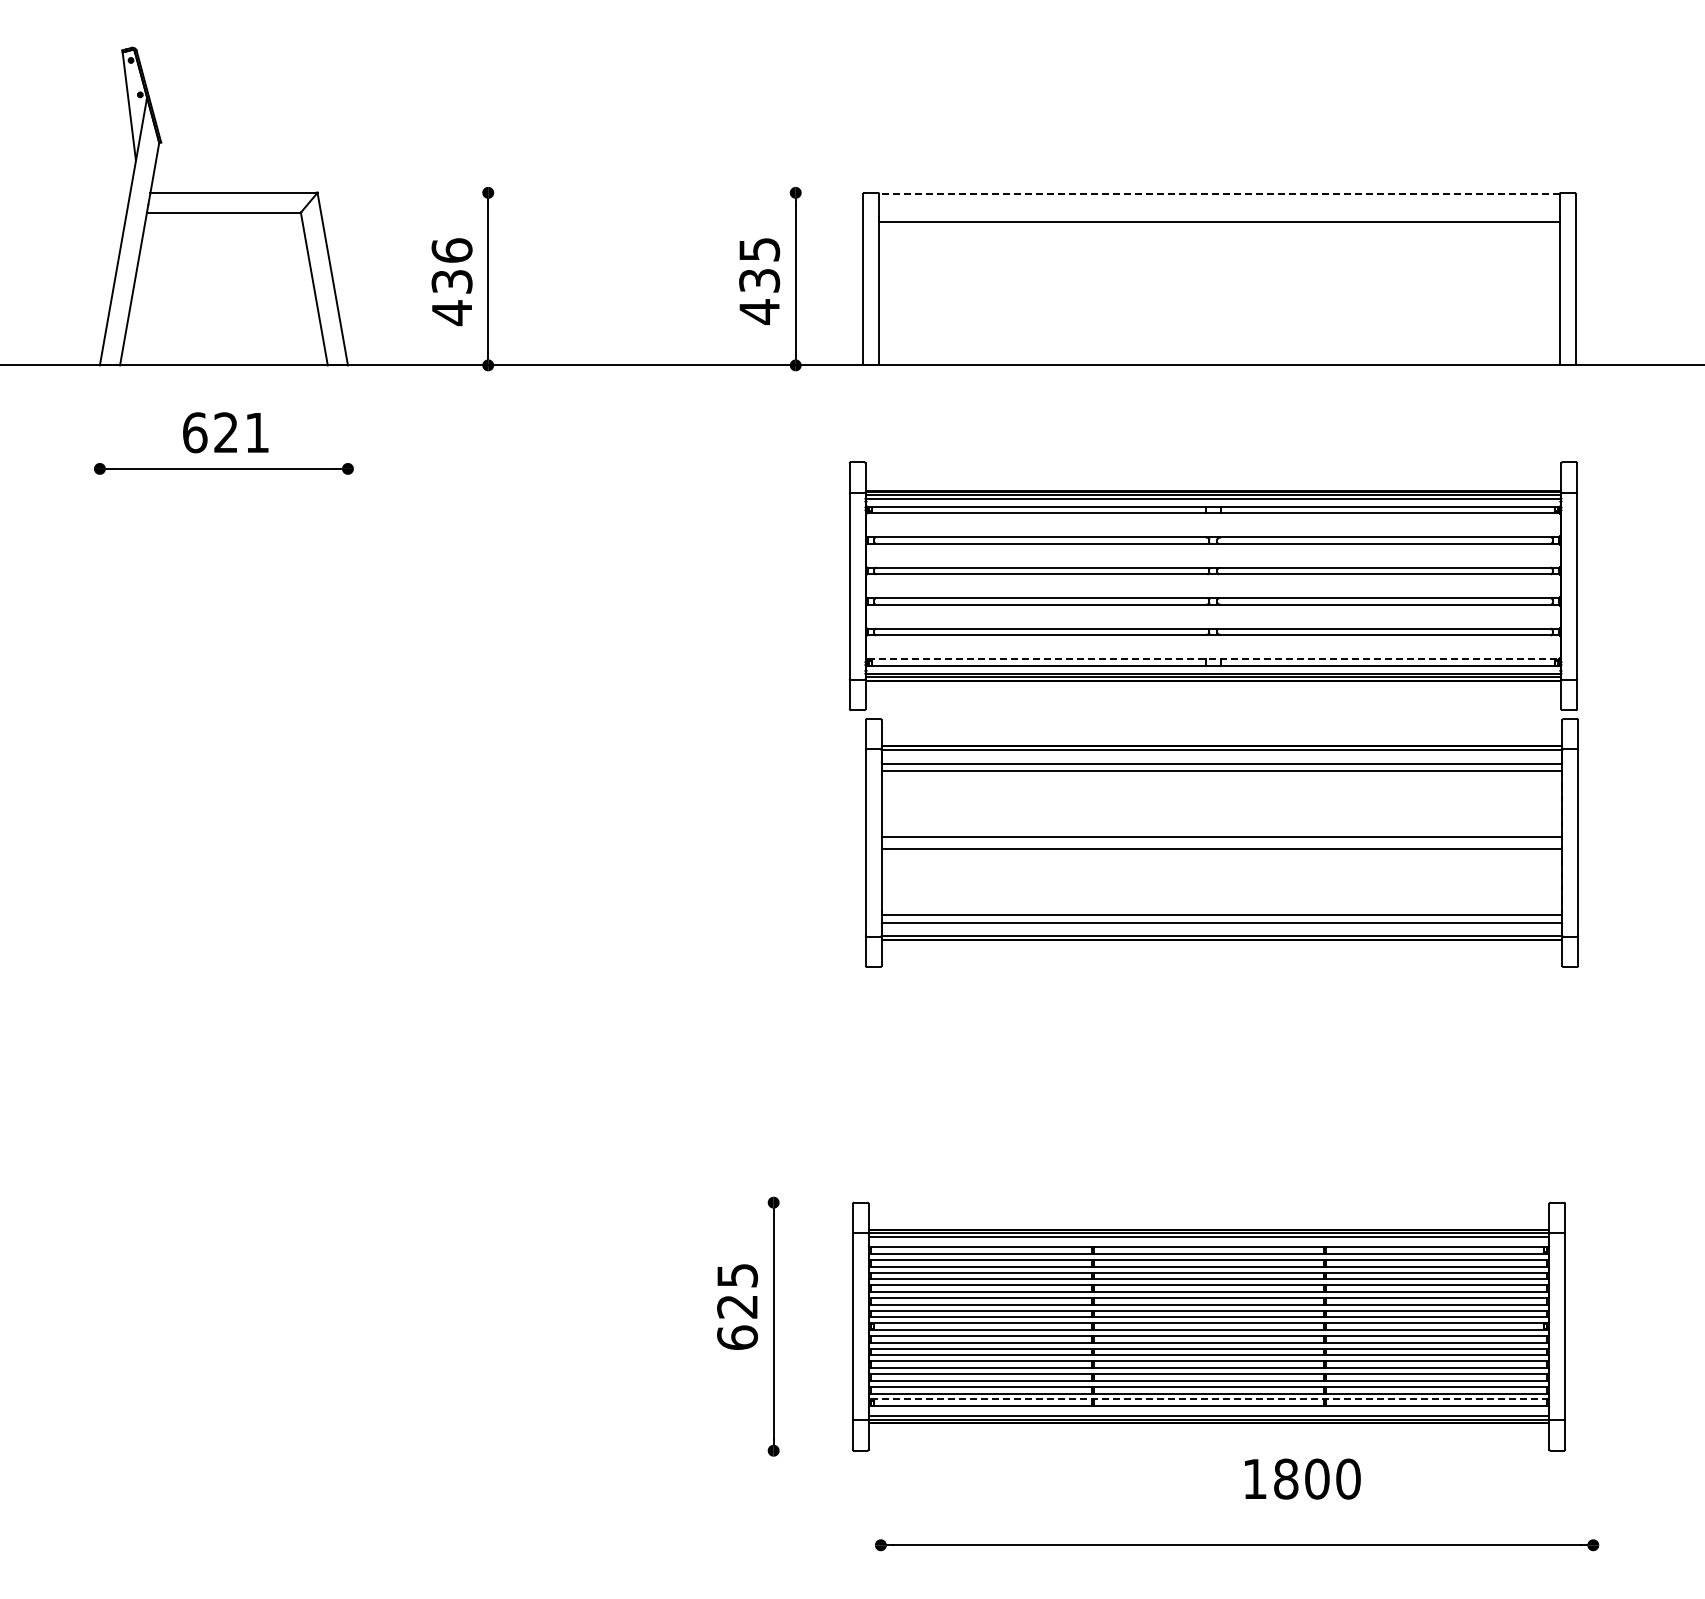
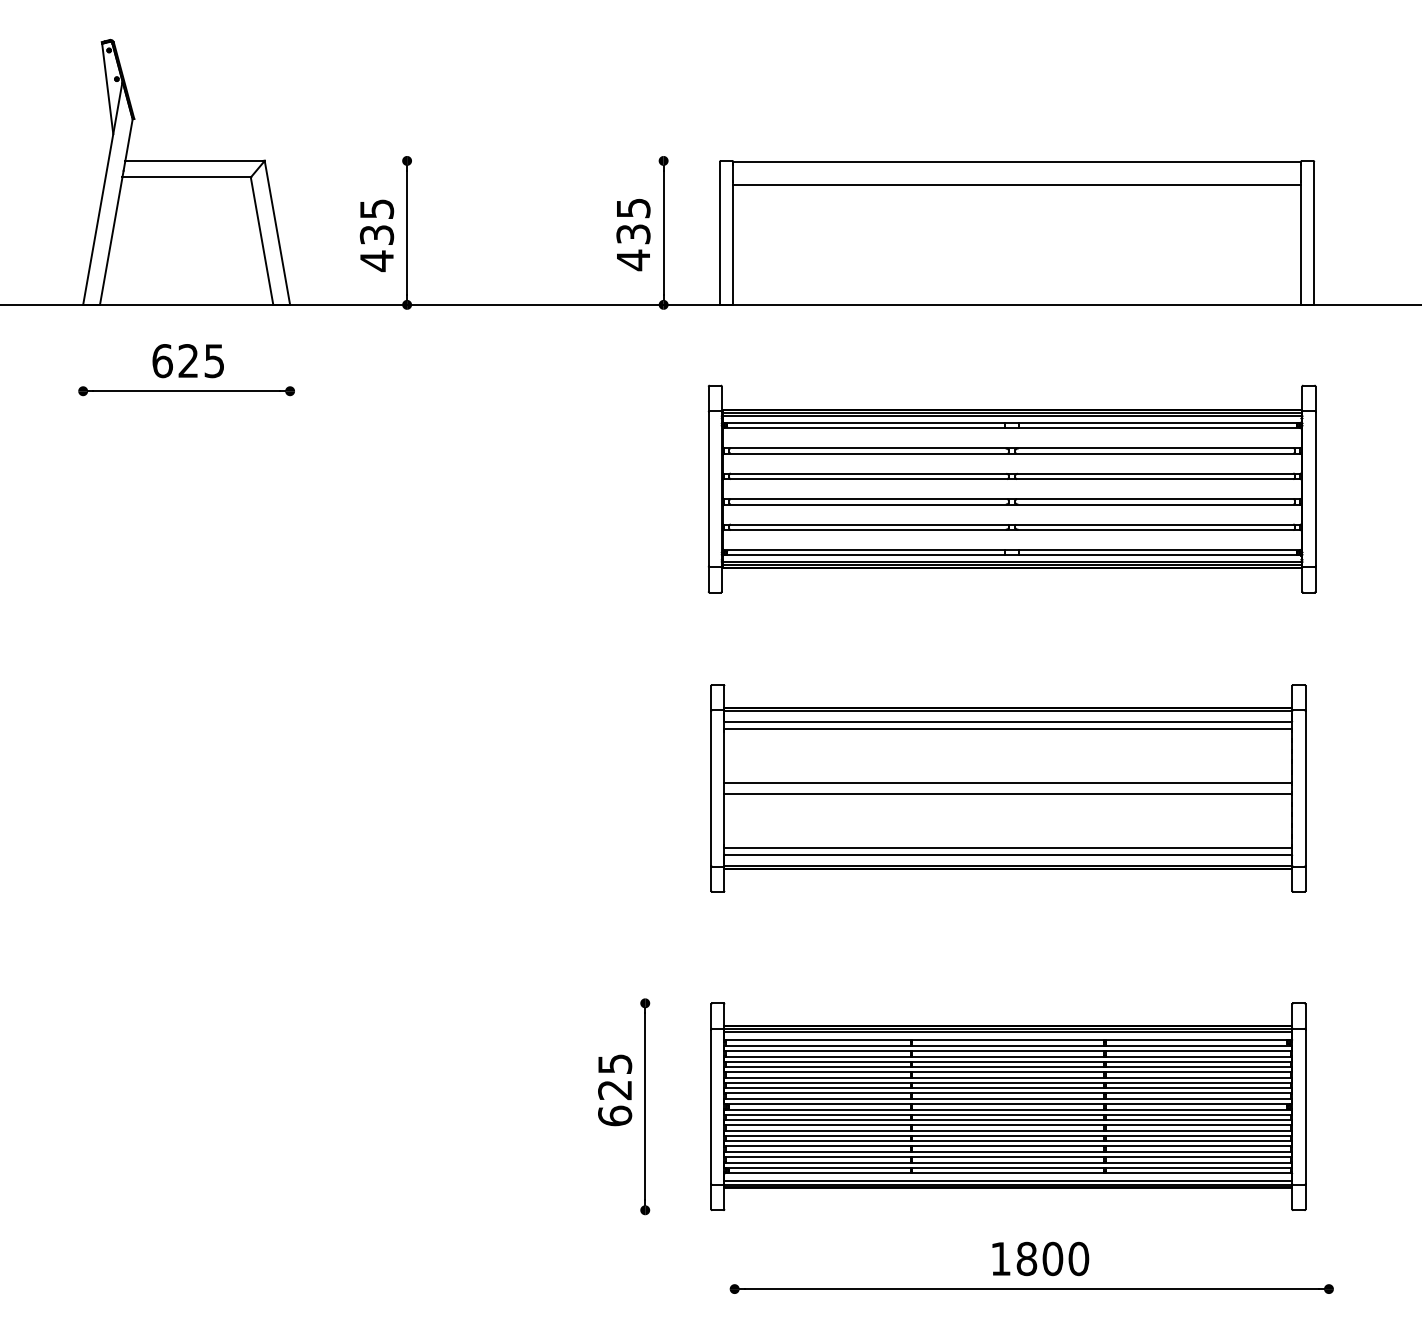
line: (1218, 194) -> (1016, 162), dashed -> solid
text: (451, 250) -> (376, 209), 436 -> 435
text: (256, 433) -> (213, 361), 621 -> 625
line: (1213, 659) -> (1012, 550), dashed -> solid
part: (1221, 842) -> (1007, 787), moved
line: (1208, 1399) -> (1007, 1167), dashed -> solid
text: (1302, 1478) -> (1040, 1258), moved

